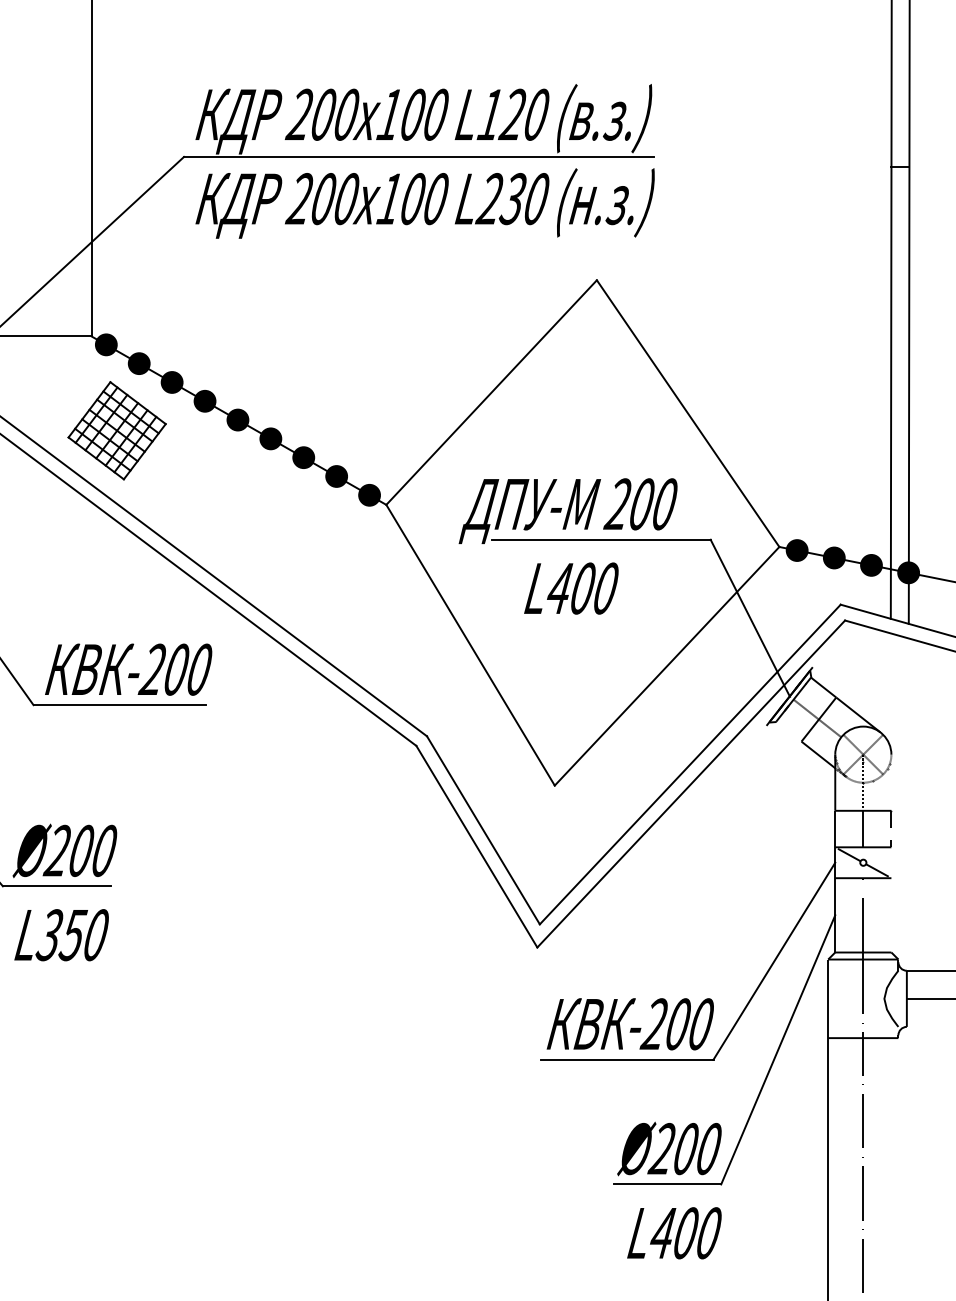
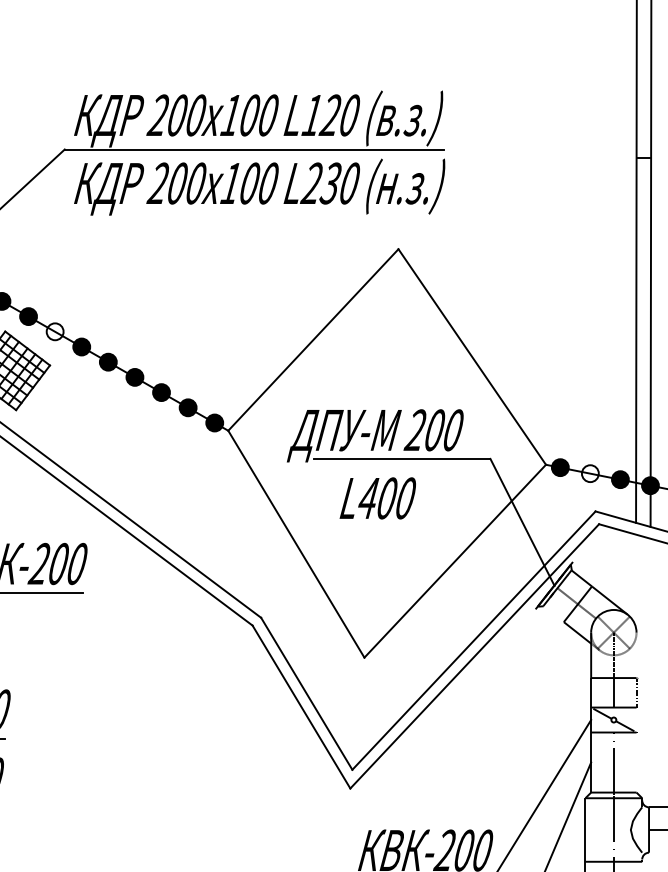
fill: (171, 382) -> (54, 331), removed
fill: (833, 557) -> (589, 473), removed

